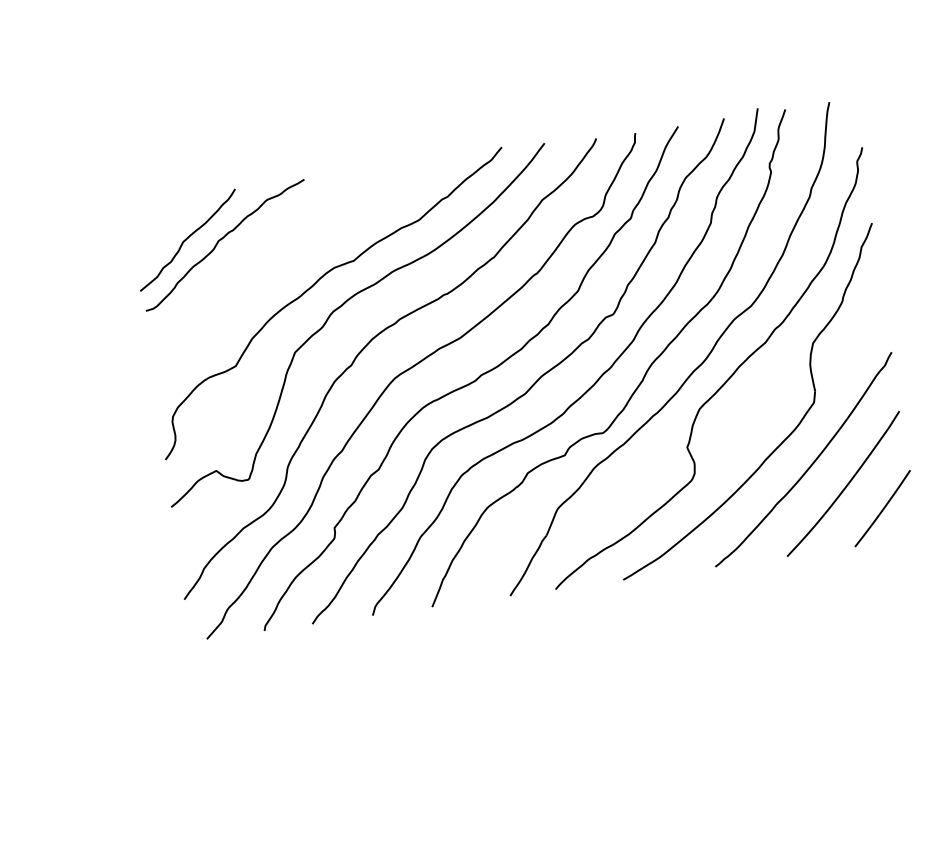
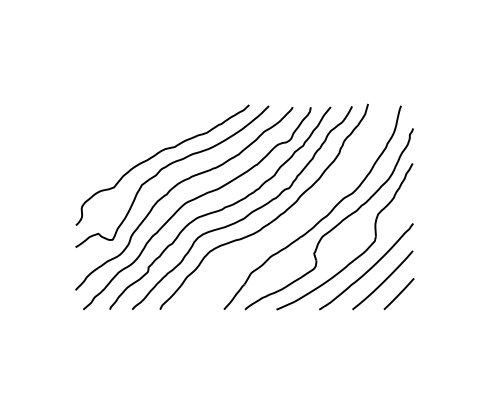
part: (223, 244) -> (116, 131), removed
curve: (642, 374) -> (298, 217), removed

